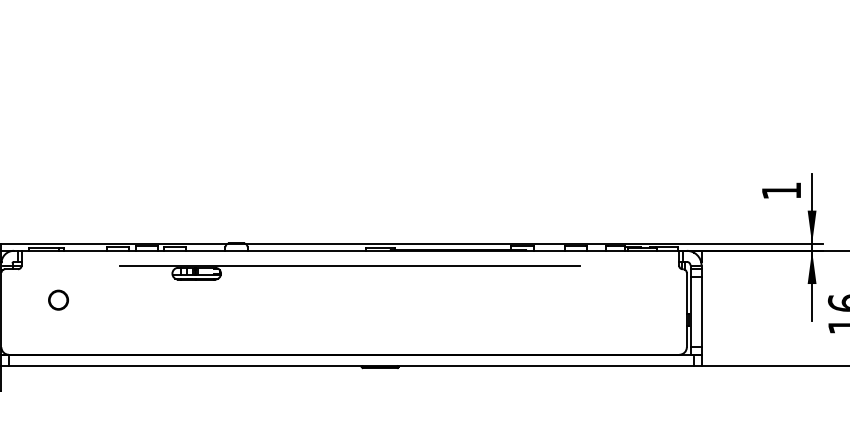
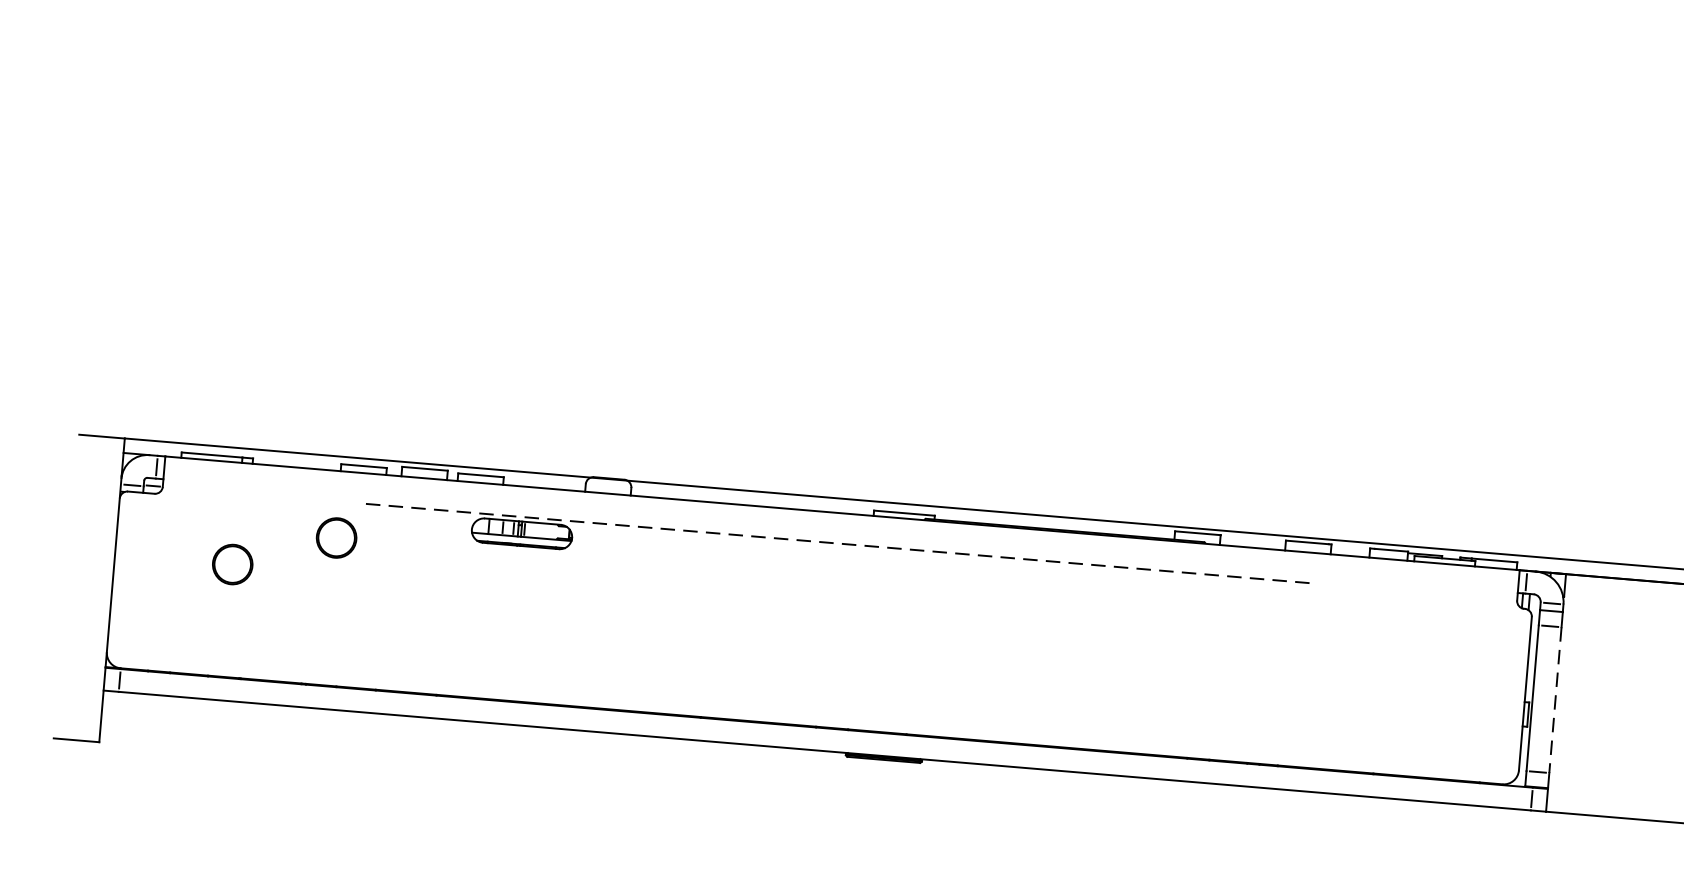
line: (350, 265) -> (840, 543), solid -> dashed
circle: (107, 282) -> (336, 536), added
line: (701, 312) -> (1555, 701), solid -> dashed

